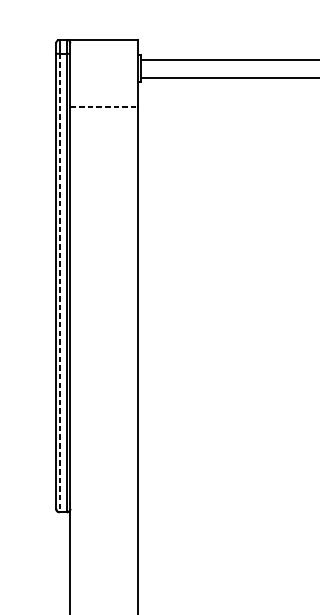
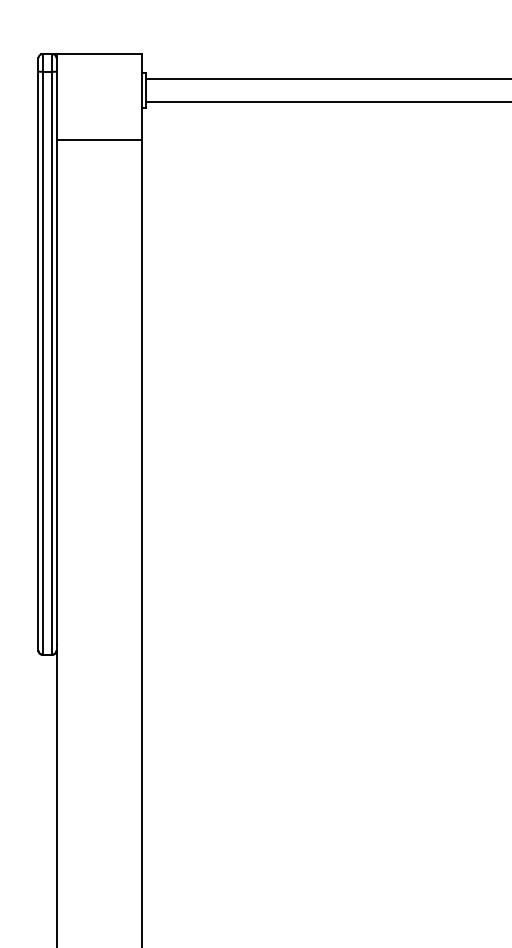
line: (104, 107) -> (99, 139), dashed -> solid
line: (59, 283) -> (42, 363), dashed -> solid

